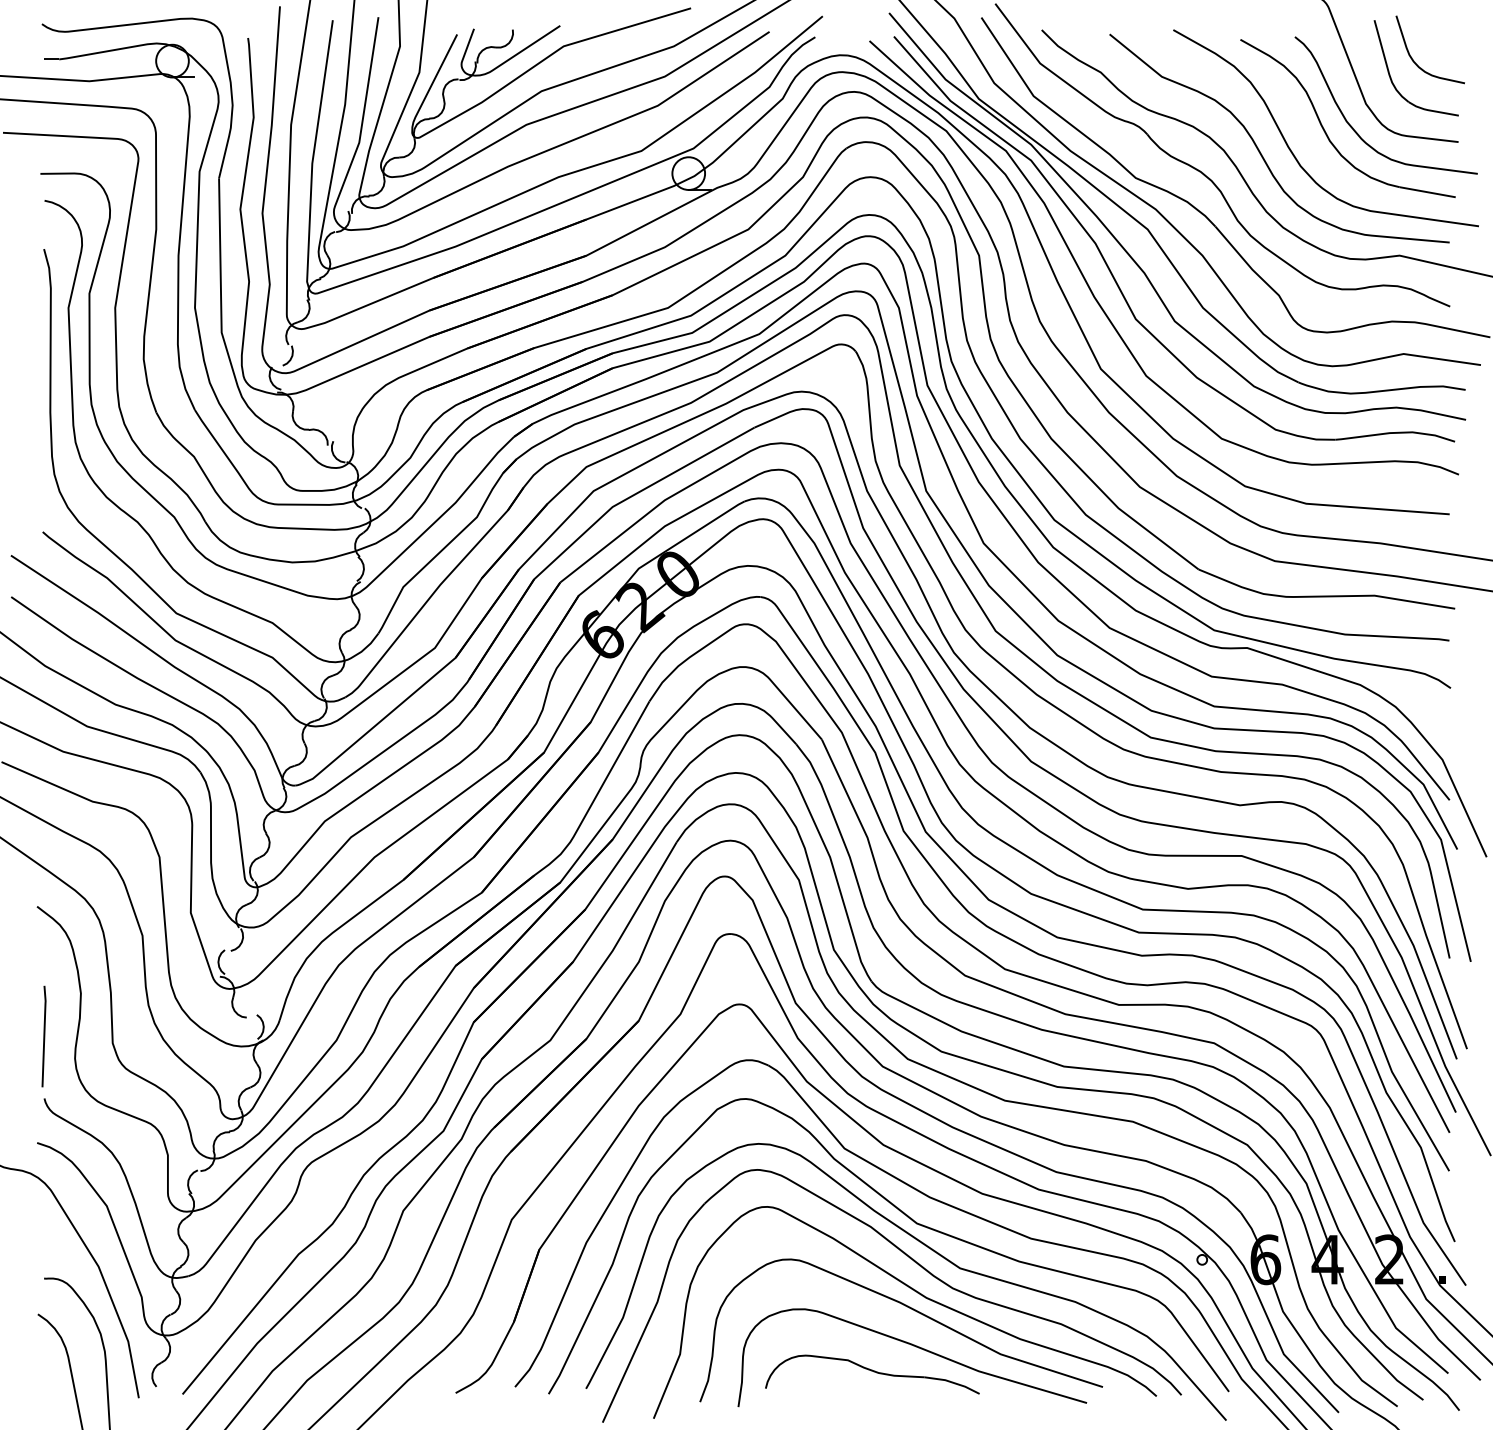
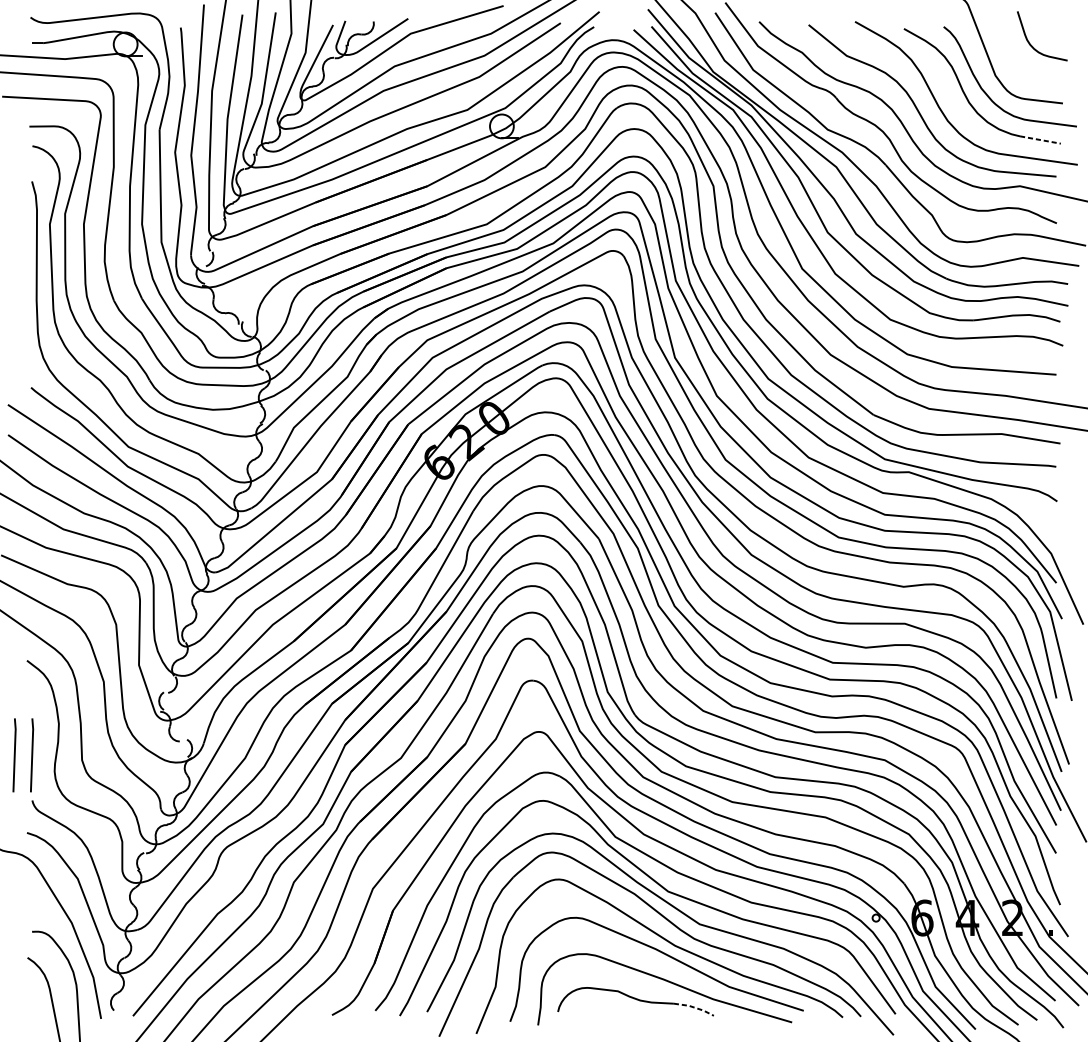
part: (1391, 77) -> (1014, 56), removed
line: (1428, 192) -> (1041, 140), solid -> dashed
line: (19, 1036) -> (14, 755), added
line: (953, 1382) -> (694, 1007), solid -> dashed

